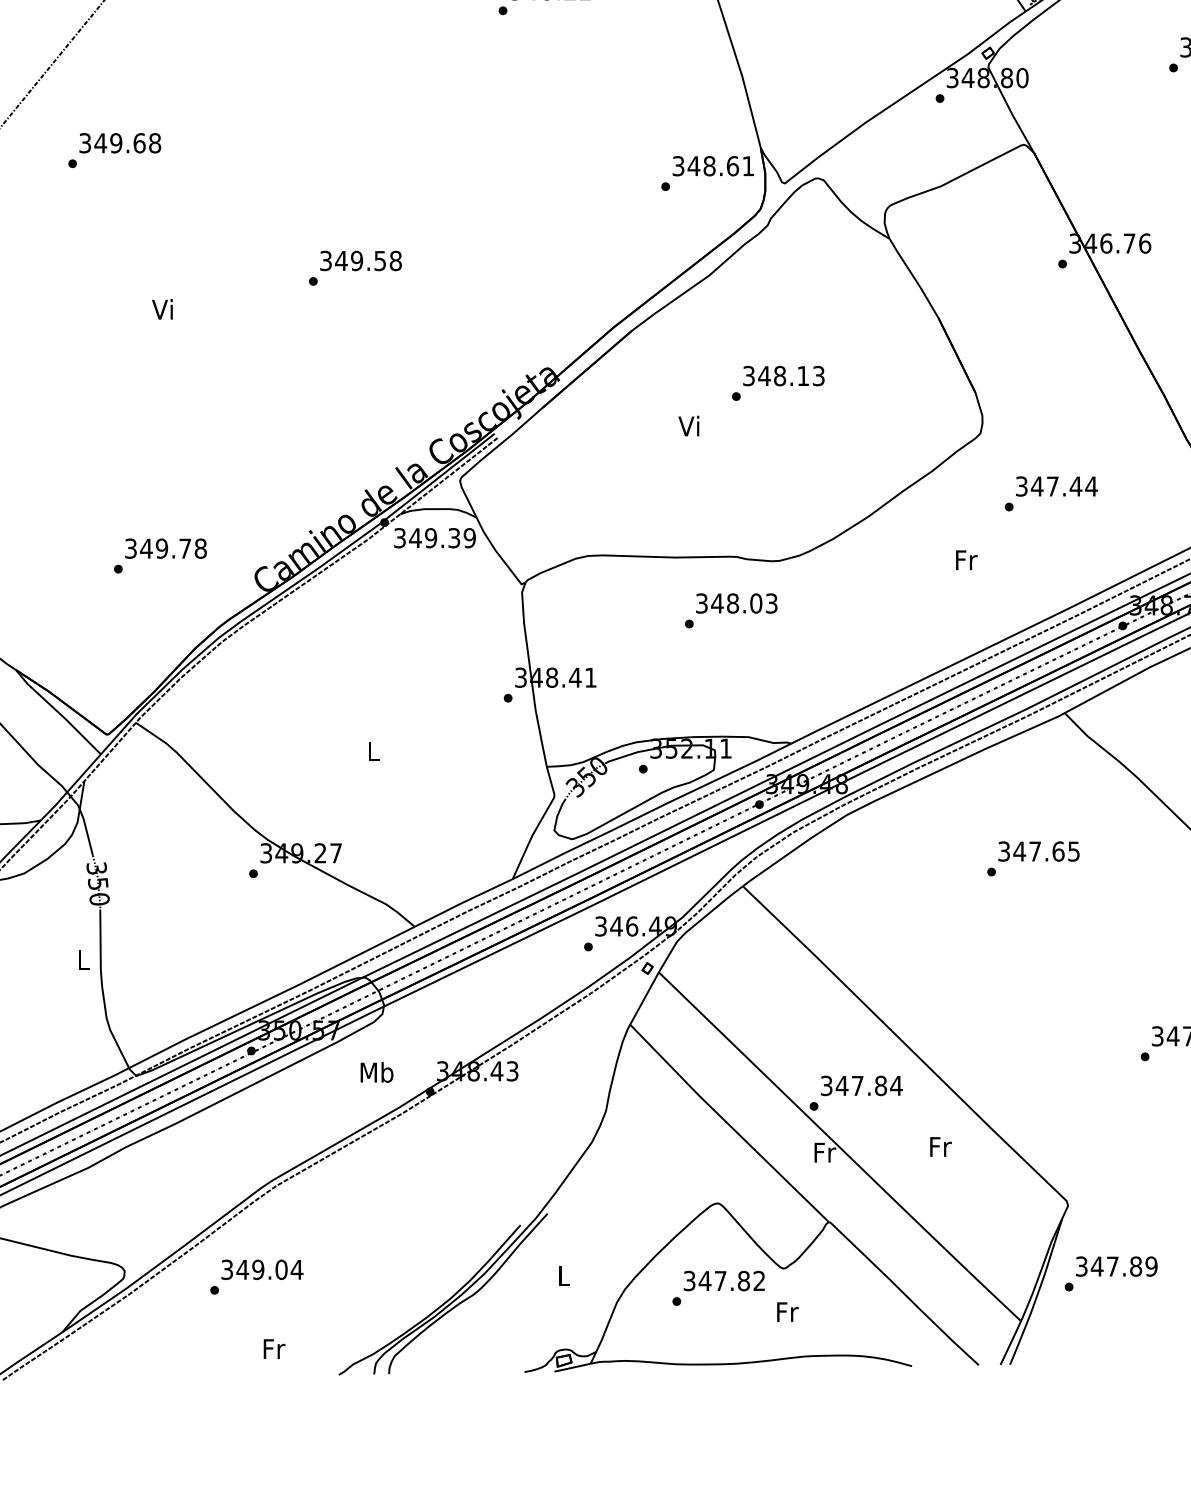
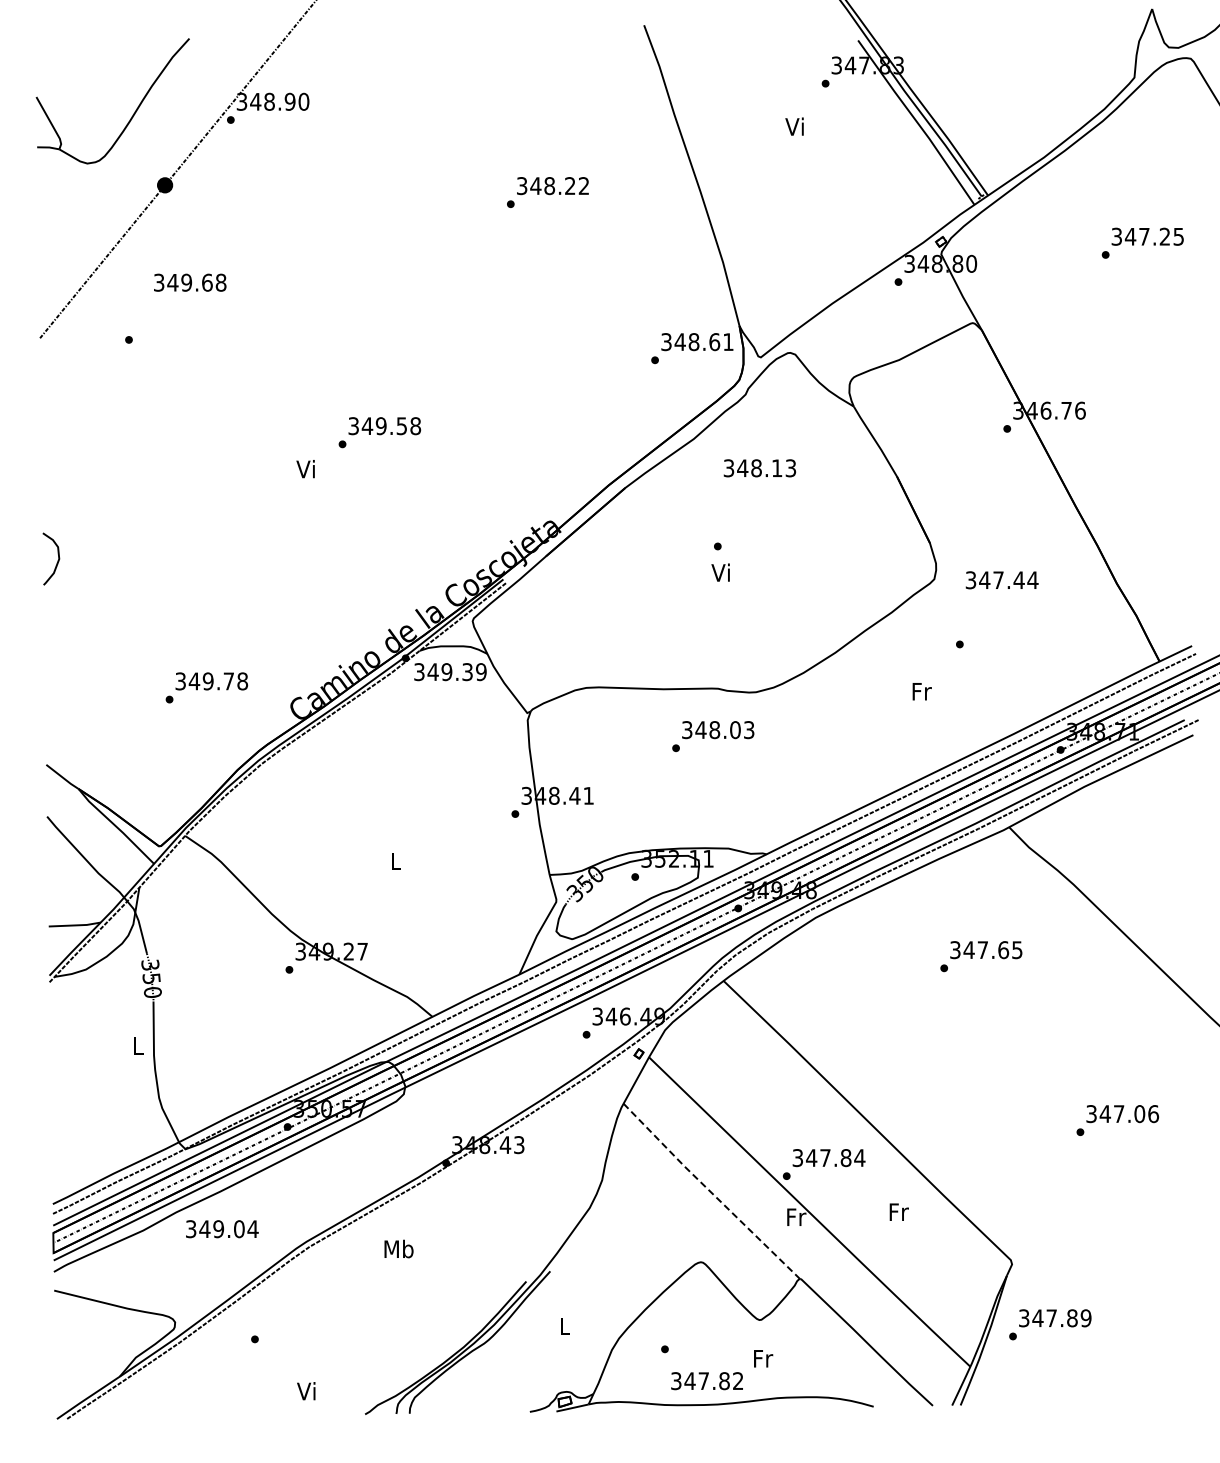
text: (120, 142) -> (190, 282), moved
text: (162, 309) -> (305, 469), moved
text: (783, 376) -> (759, 468), moved
text: (688, 425) -> (720, 572), moved
text: (1056, 486) -> (1001, 580), moved
text: (376, 1071) -> (398, 1248), moved
line: (729, 1124) -> (711, 1192), solid -> dashed
text: (262, 1270) -> (222, 1229), moved
text: (723, 1281) -> (706, 1381), moved
text: (273, 1349) -> (307, 1391), Fr -> Vi

